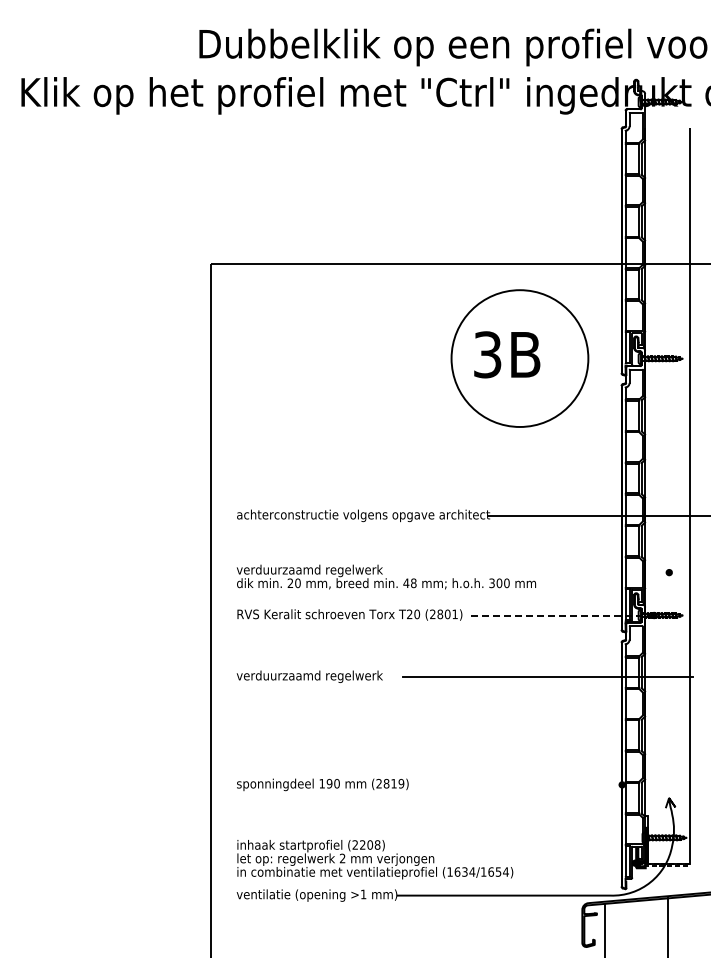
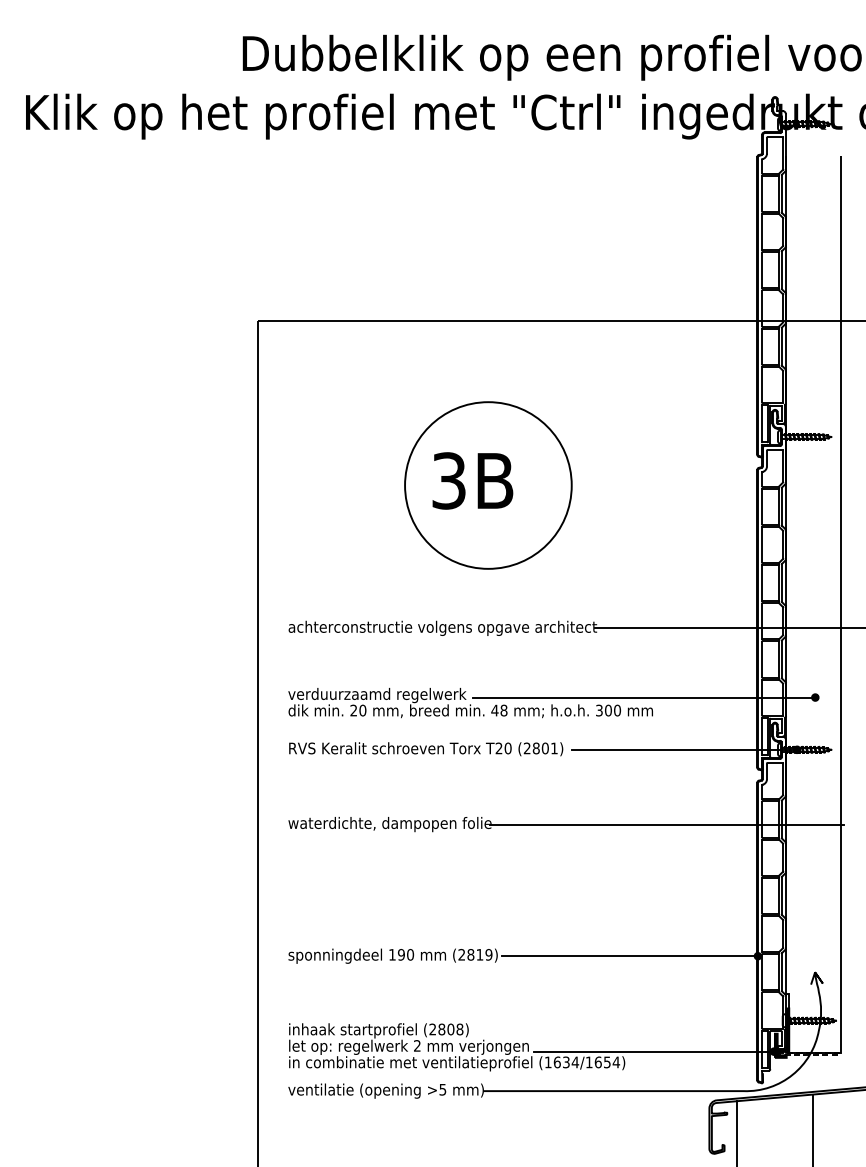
part: (519, 358) -> (487, 485), moved
line: (528, 572) -> (643, 697), added
line: (561, 615) -> (684, 749), dashed -> solid
text: (320, 676) -> (390, 824), verduurzaamd regelwerk -> waterdichte, dampopen folie
line: (516, 784) -> (629, 955), added
text: (362, 844) -> (441, 1028), (2208) -> (2808)
line: (536, 863) -> (653, 1052), added
text: (363, 894) -> (442, 1089), >1 -> >5

